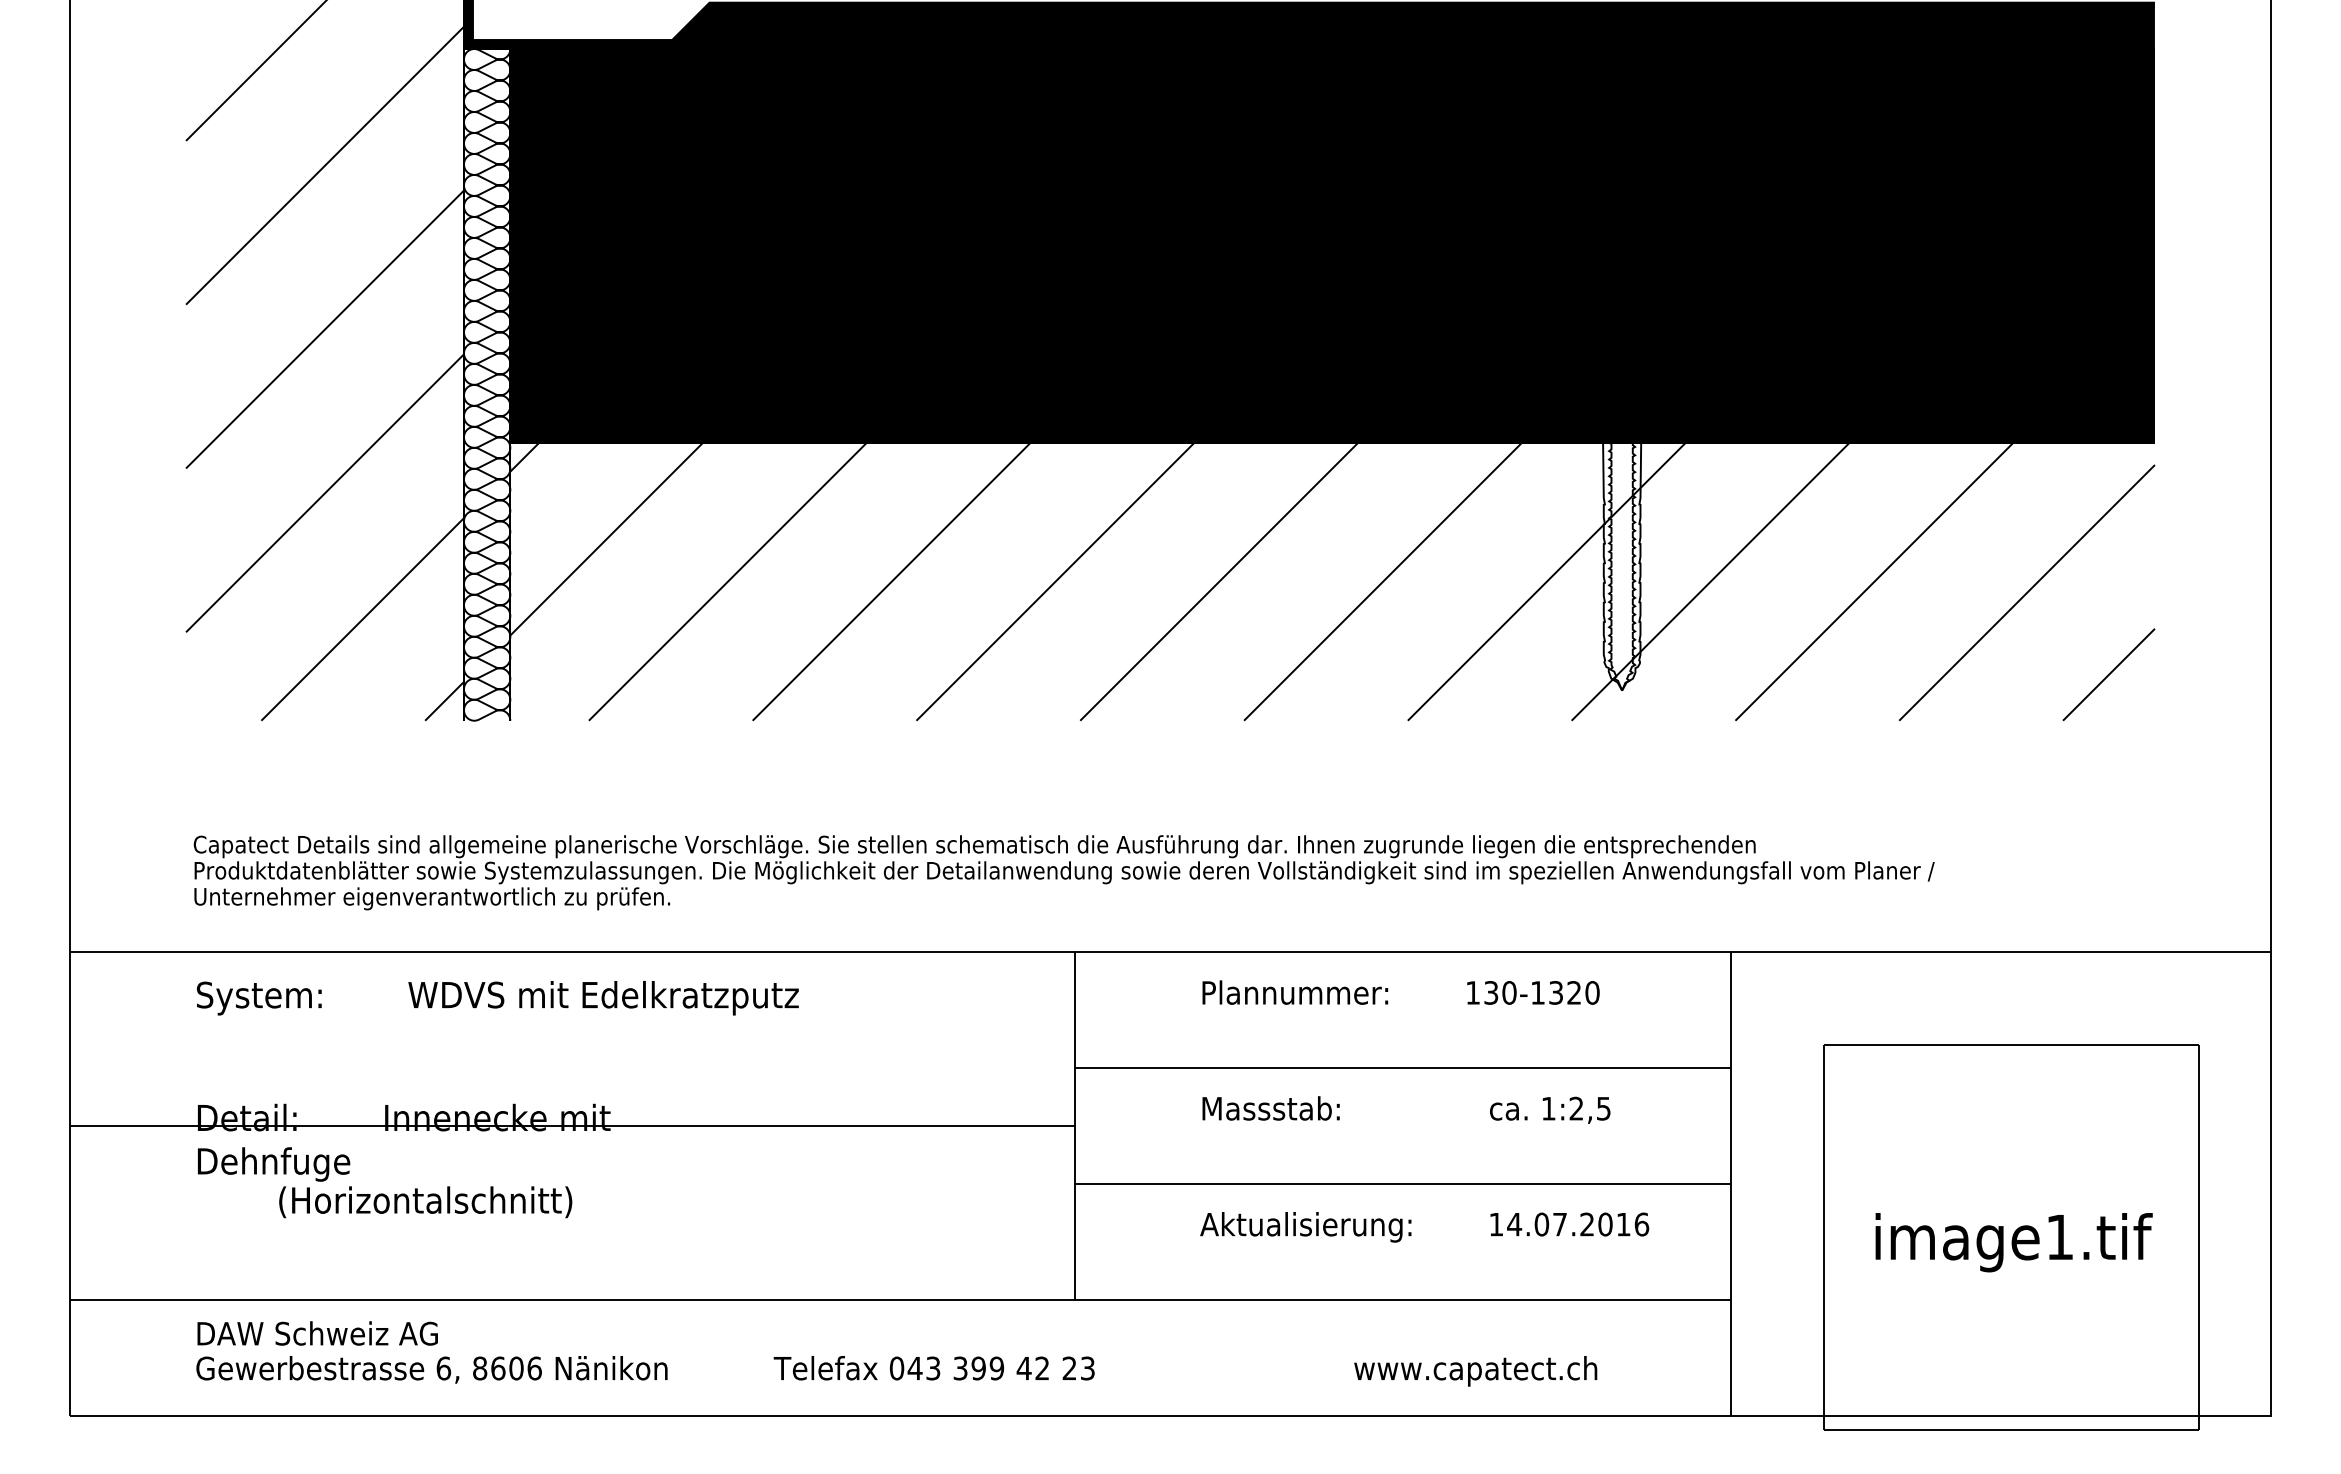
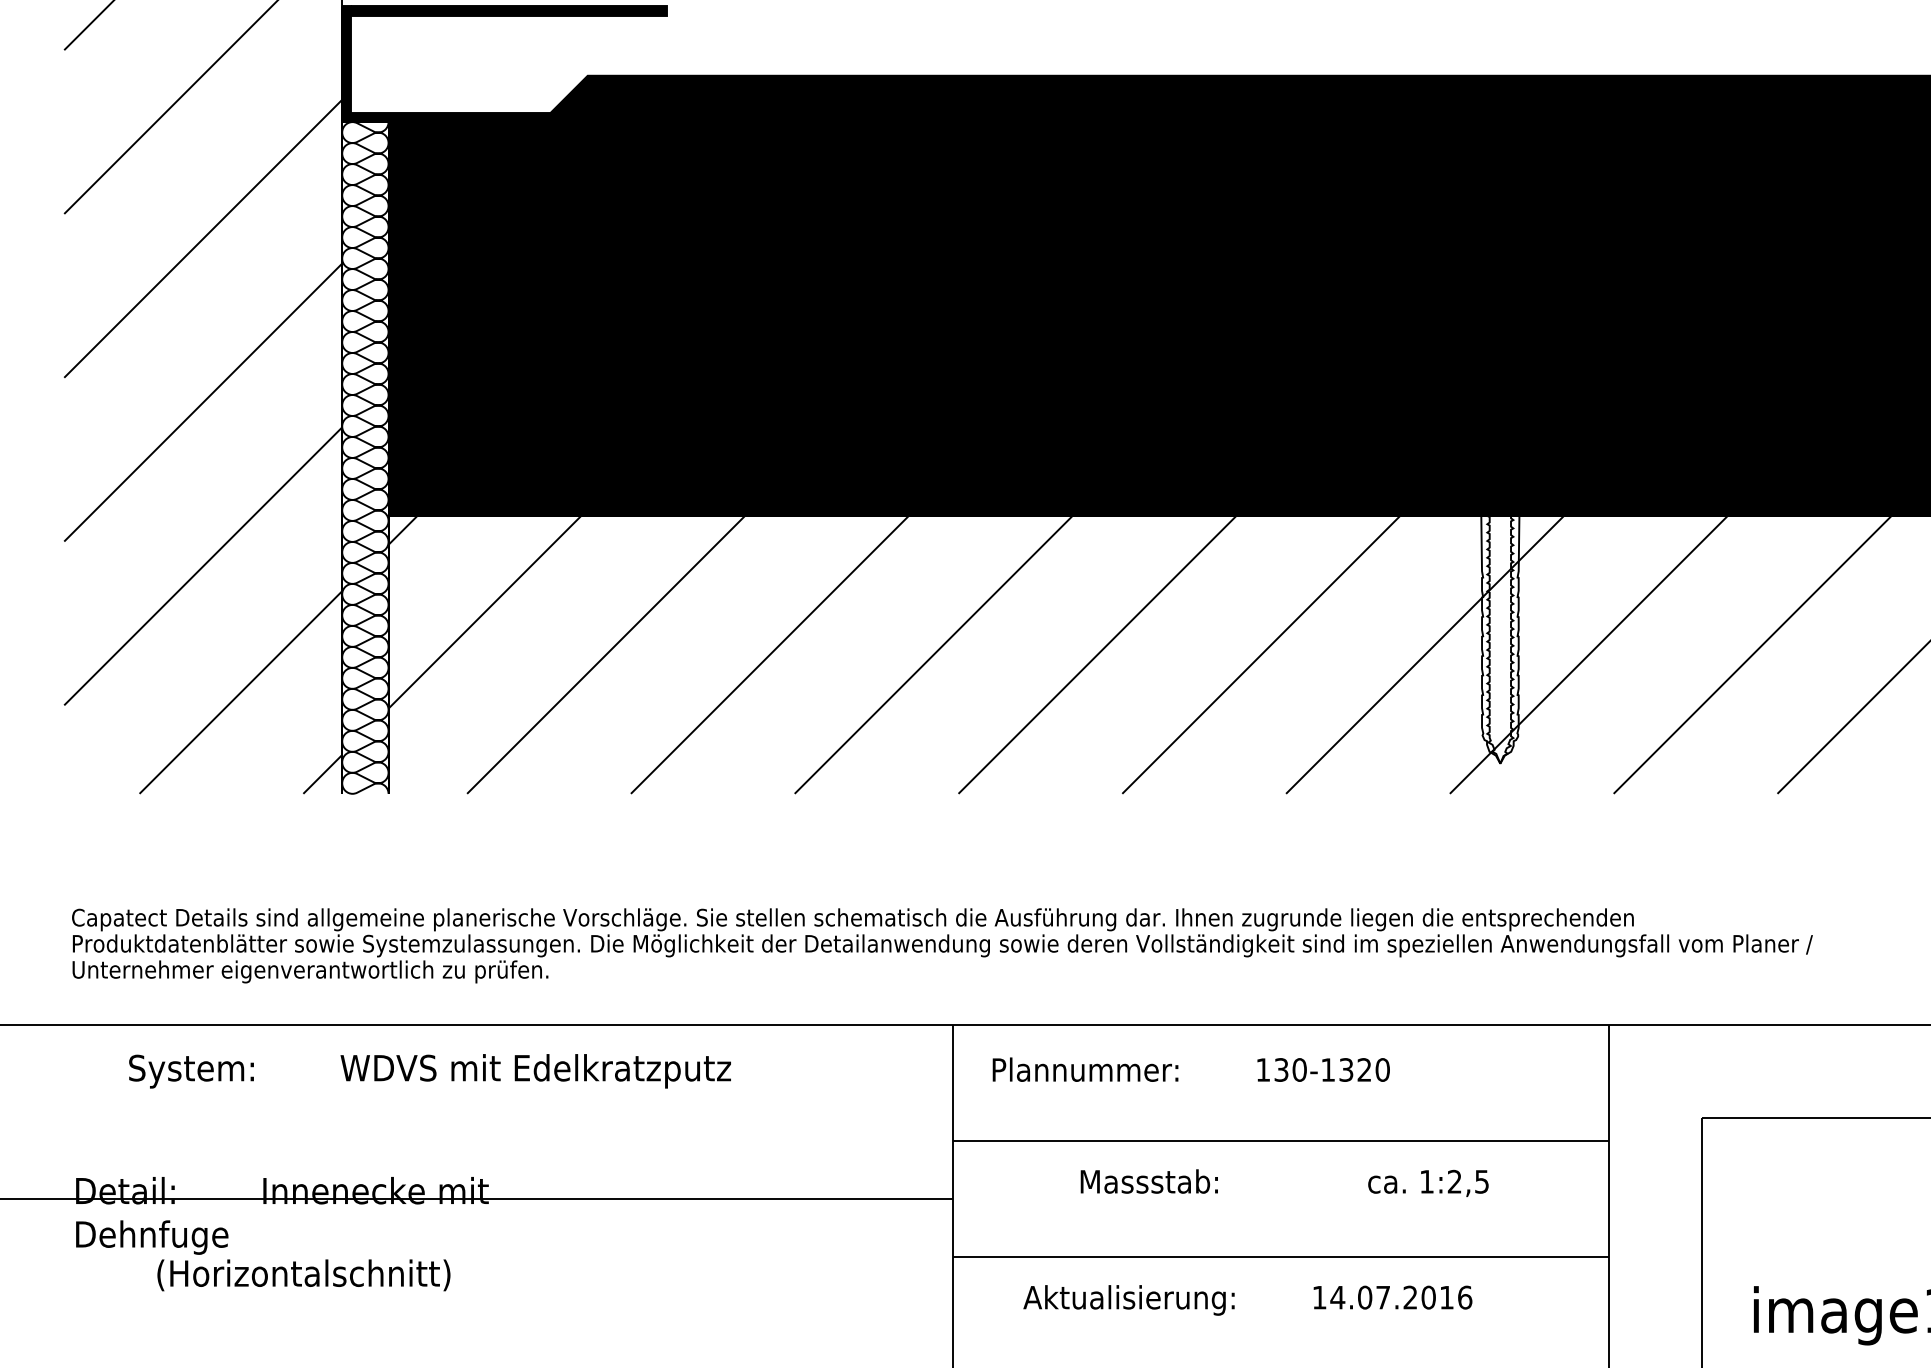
text: (1400, 992) -> (1190, 1069), moved
text: (497, 998) -> (429, 1071), moved
text: (1424, 1227) -> (1247, 1300), moved

